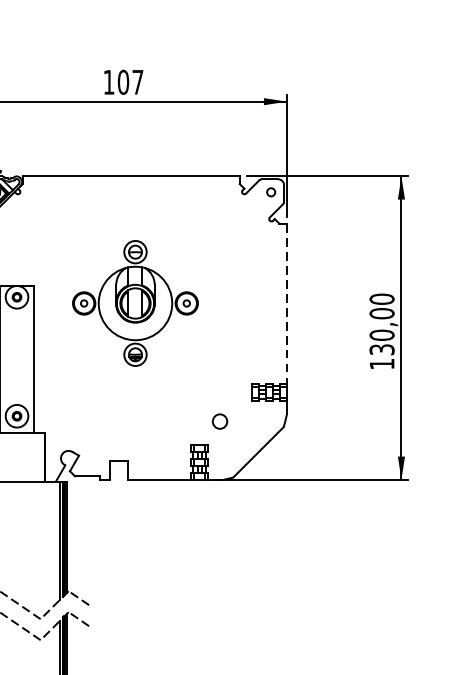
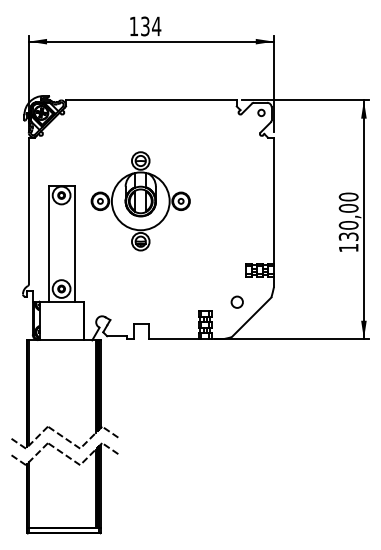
text: (131, 82) -> (151, 26), 107 -> 134
part: (135, 303) -> (140, 201), moved
line: (286, 303) -> (273, 200), dashed -> solid
circle: (219, 420) -> (236, 301), moved

